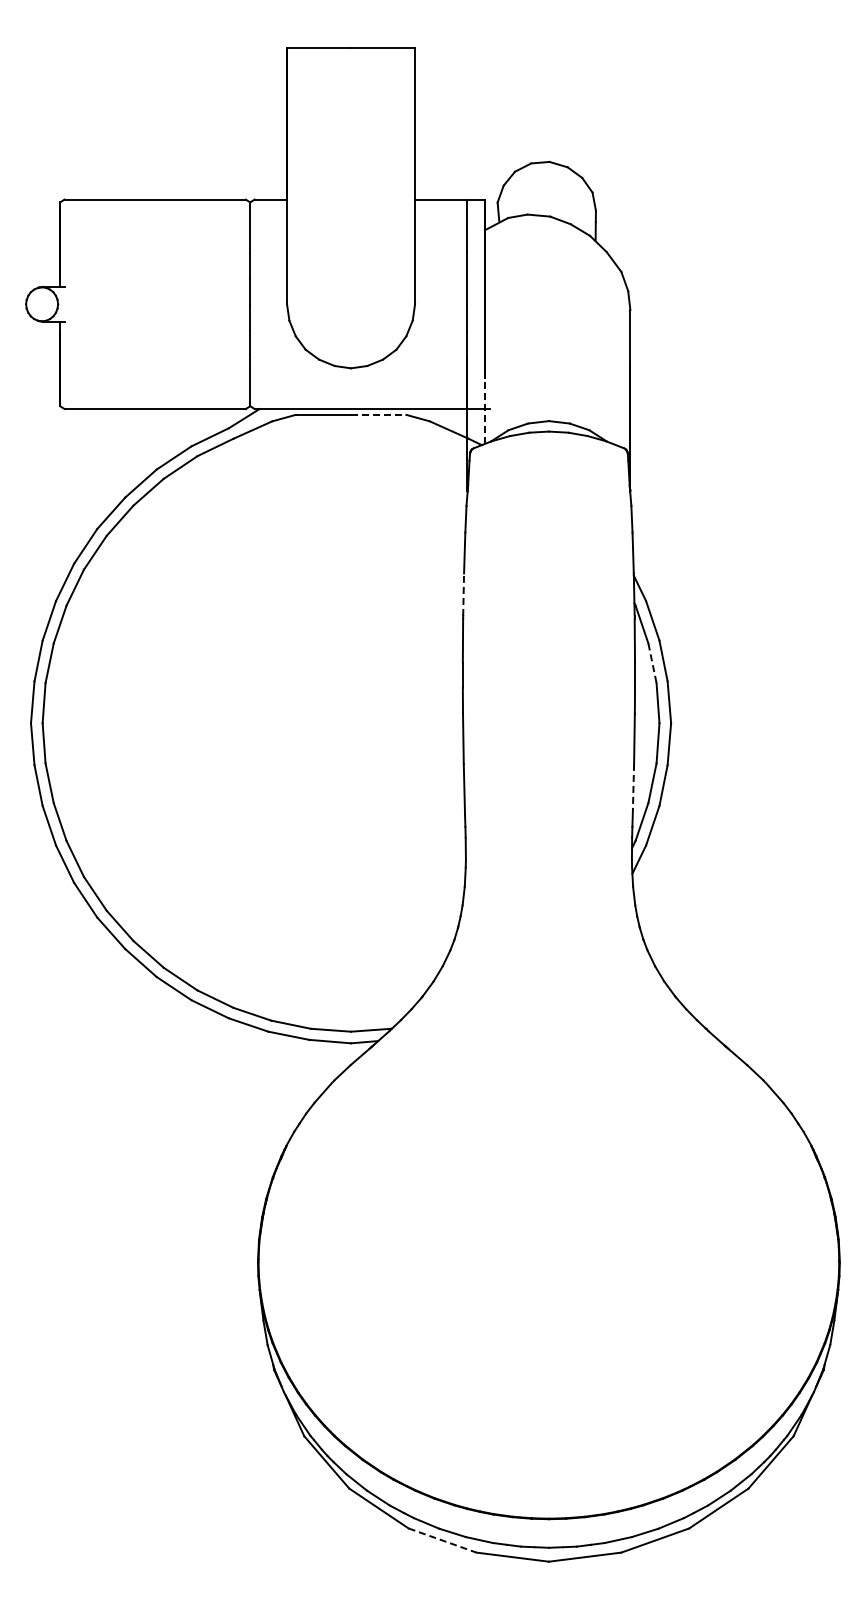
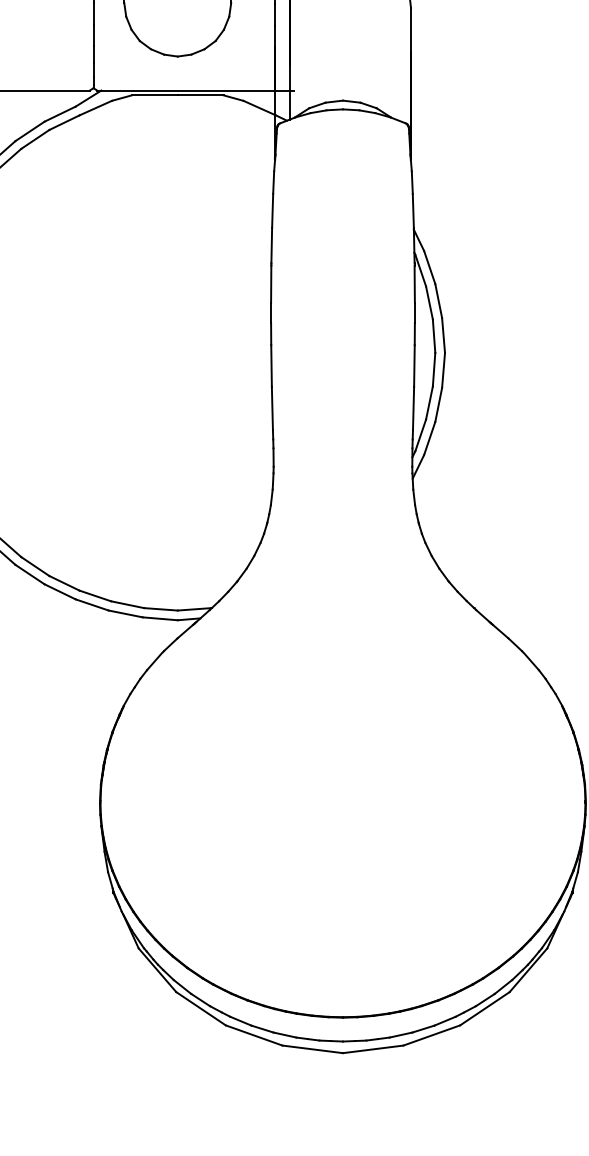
line: (484, 403) -> (289, 85), dashed -> solid
line: (378, 414) -> (200, 95), dashed -> solid
line: (463, 594) -> (271, 245), dashed -> solid
line: (652, 663) -> (429, 303), dashed -> solid
line: (633, 789) -> (413, 408), dashed -> solid
line: (443, 1540) -> (254, 1035), dashed -> solid

